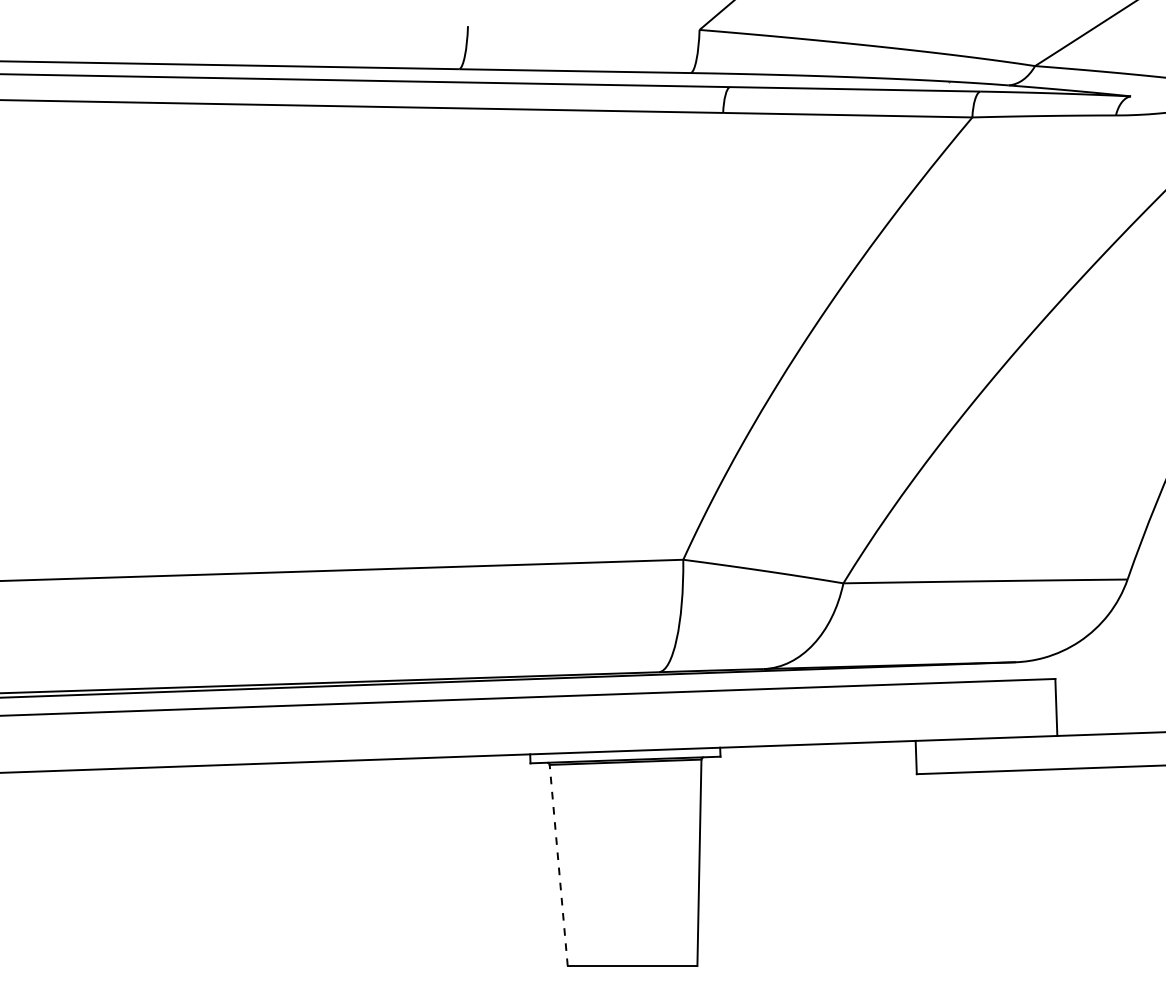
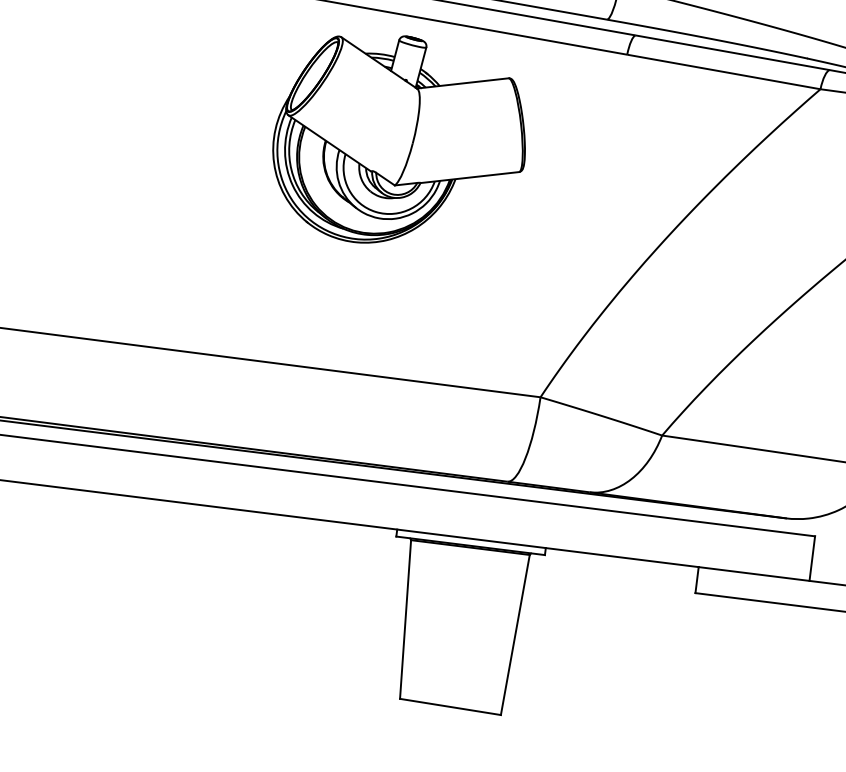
part: (456, 268) -> (400, 142), added
line: (558, 865) -> (405, 619), dashed -> solid

